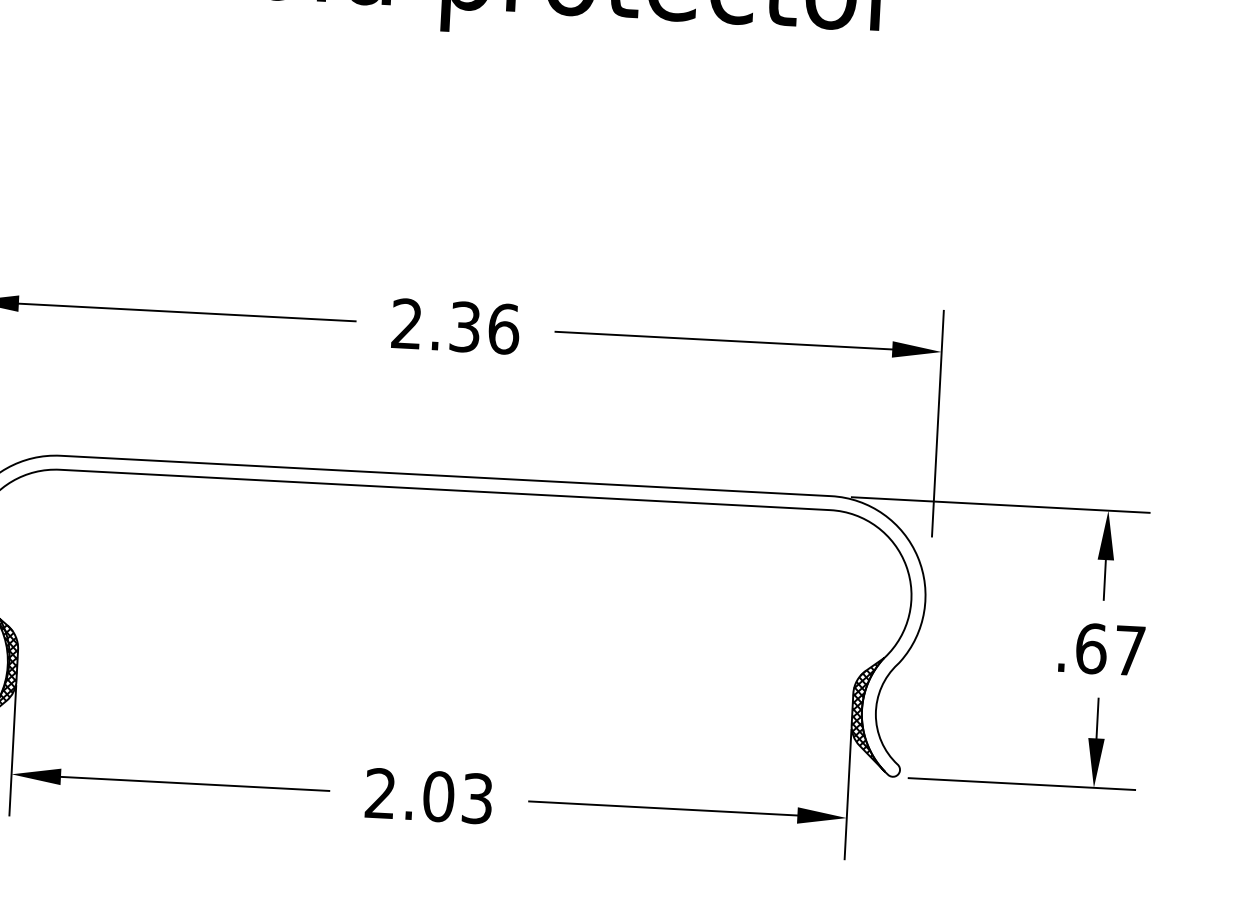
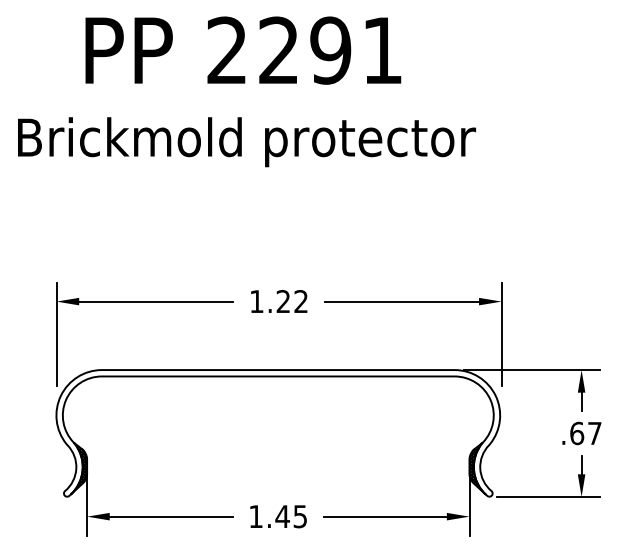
text: (456, 326) -> (279, 301), 2.36 -> 1.22
text: (429, 795) -> (278, 516), 2.03 -> 1.45

